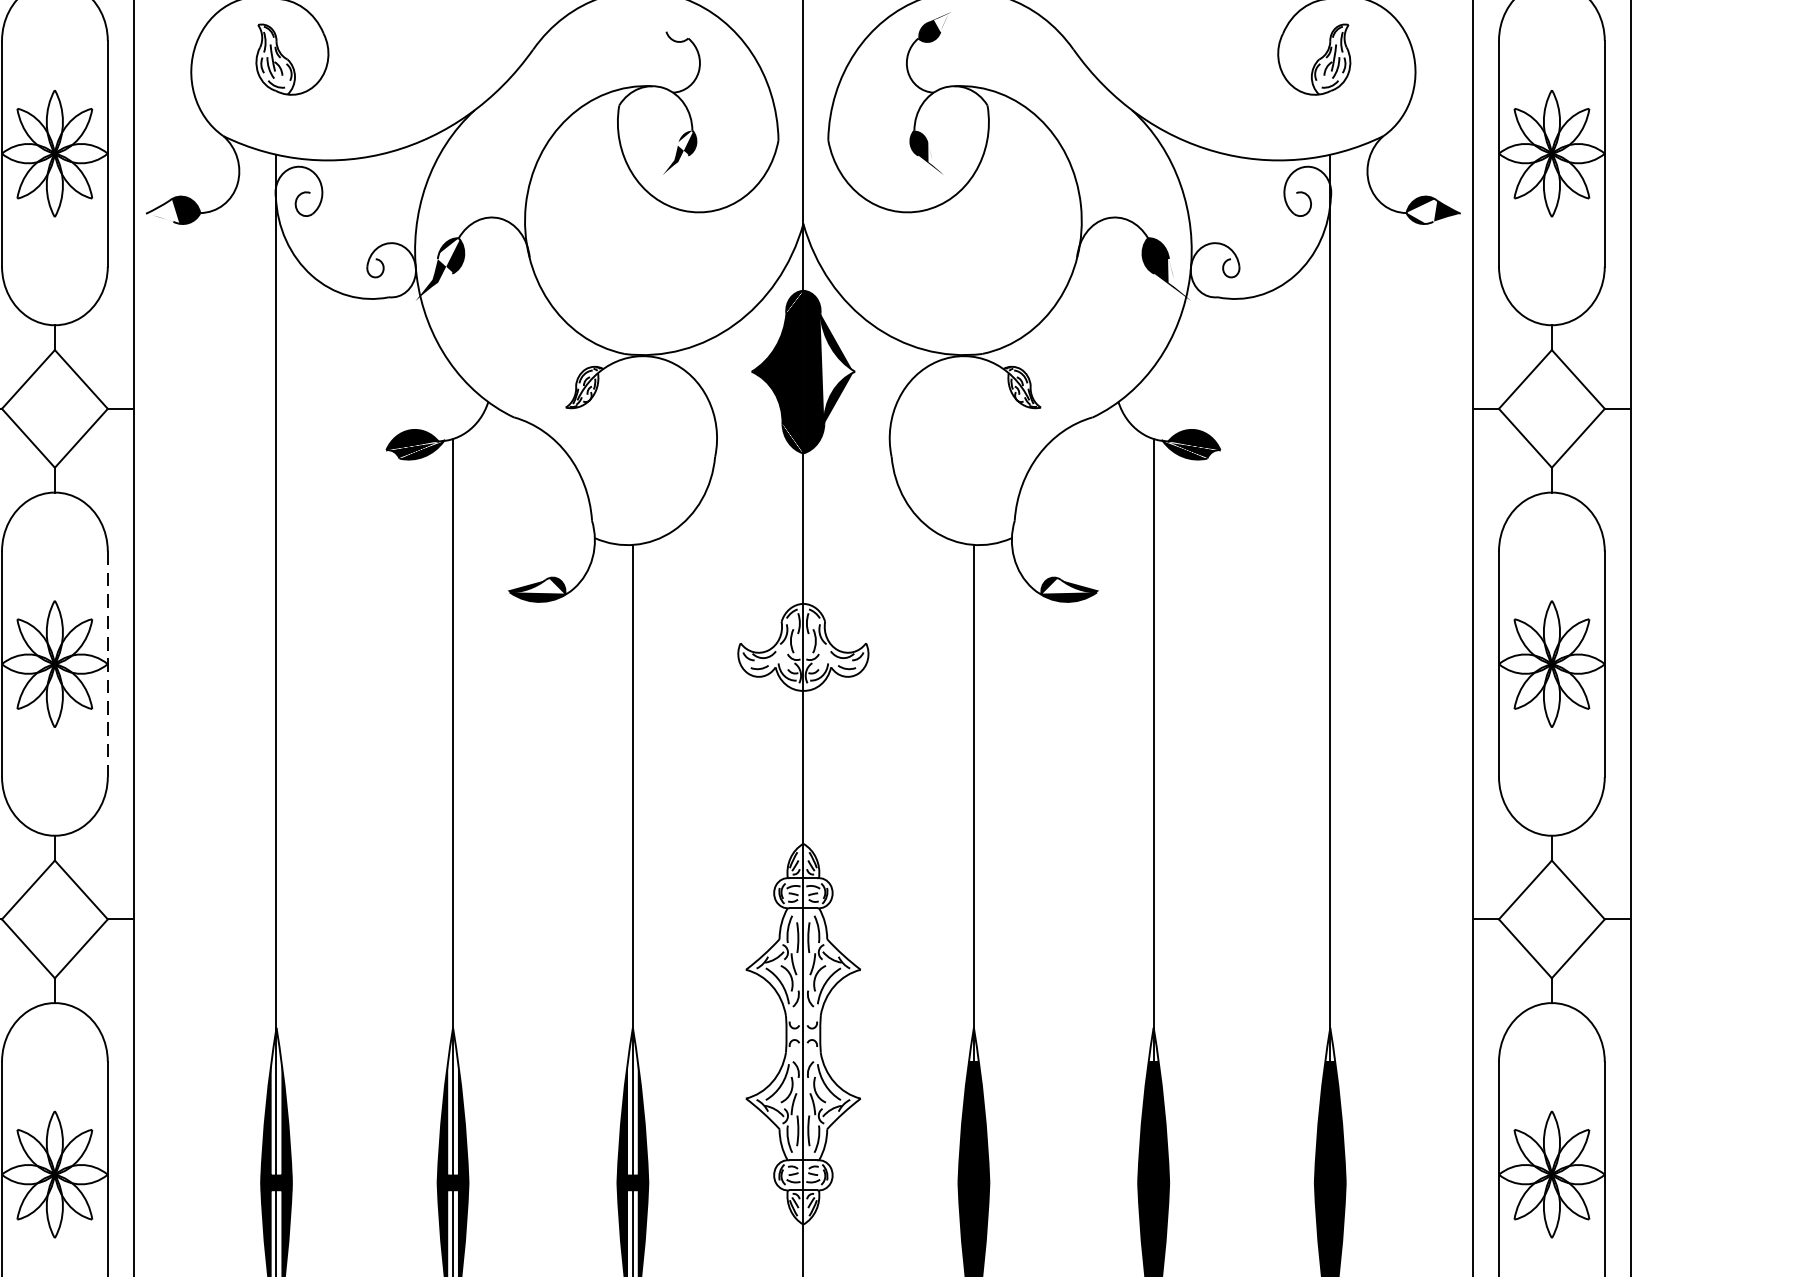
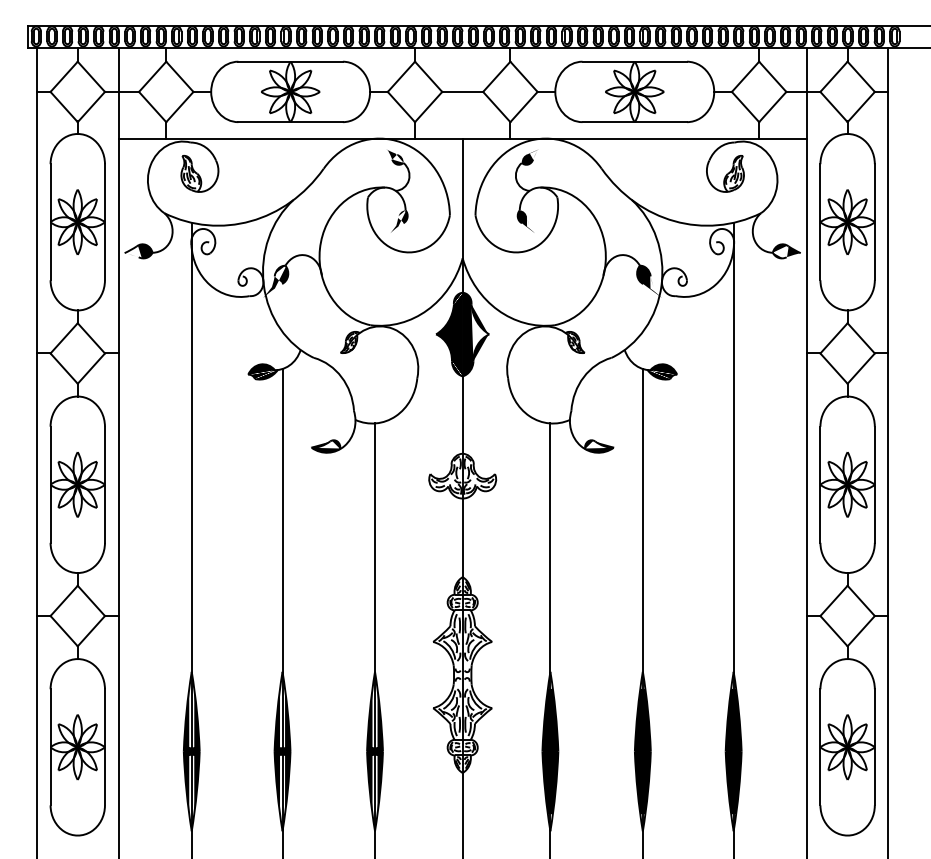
fill: (670, 25) -> (394, 156), added
line: (108, 665) -> (105, 485), dashed -> solid

